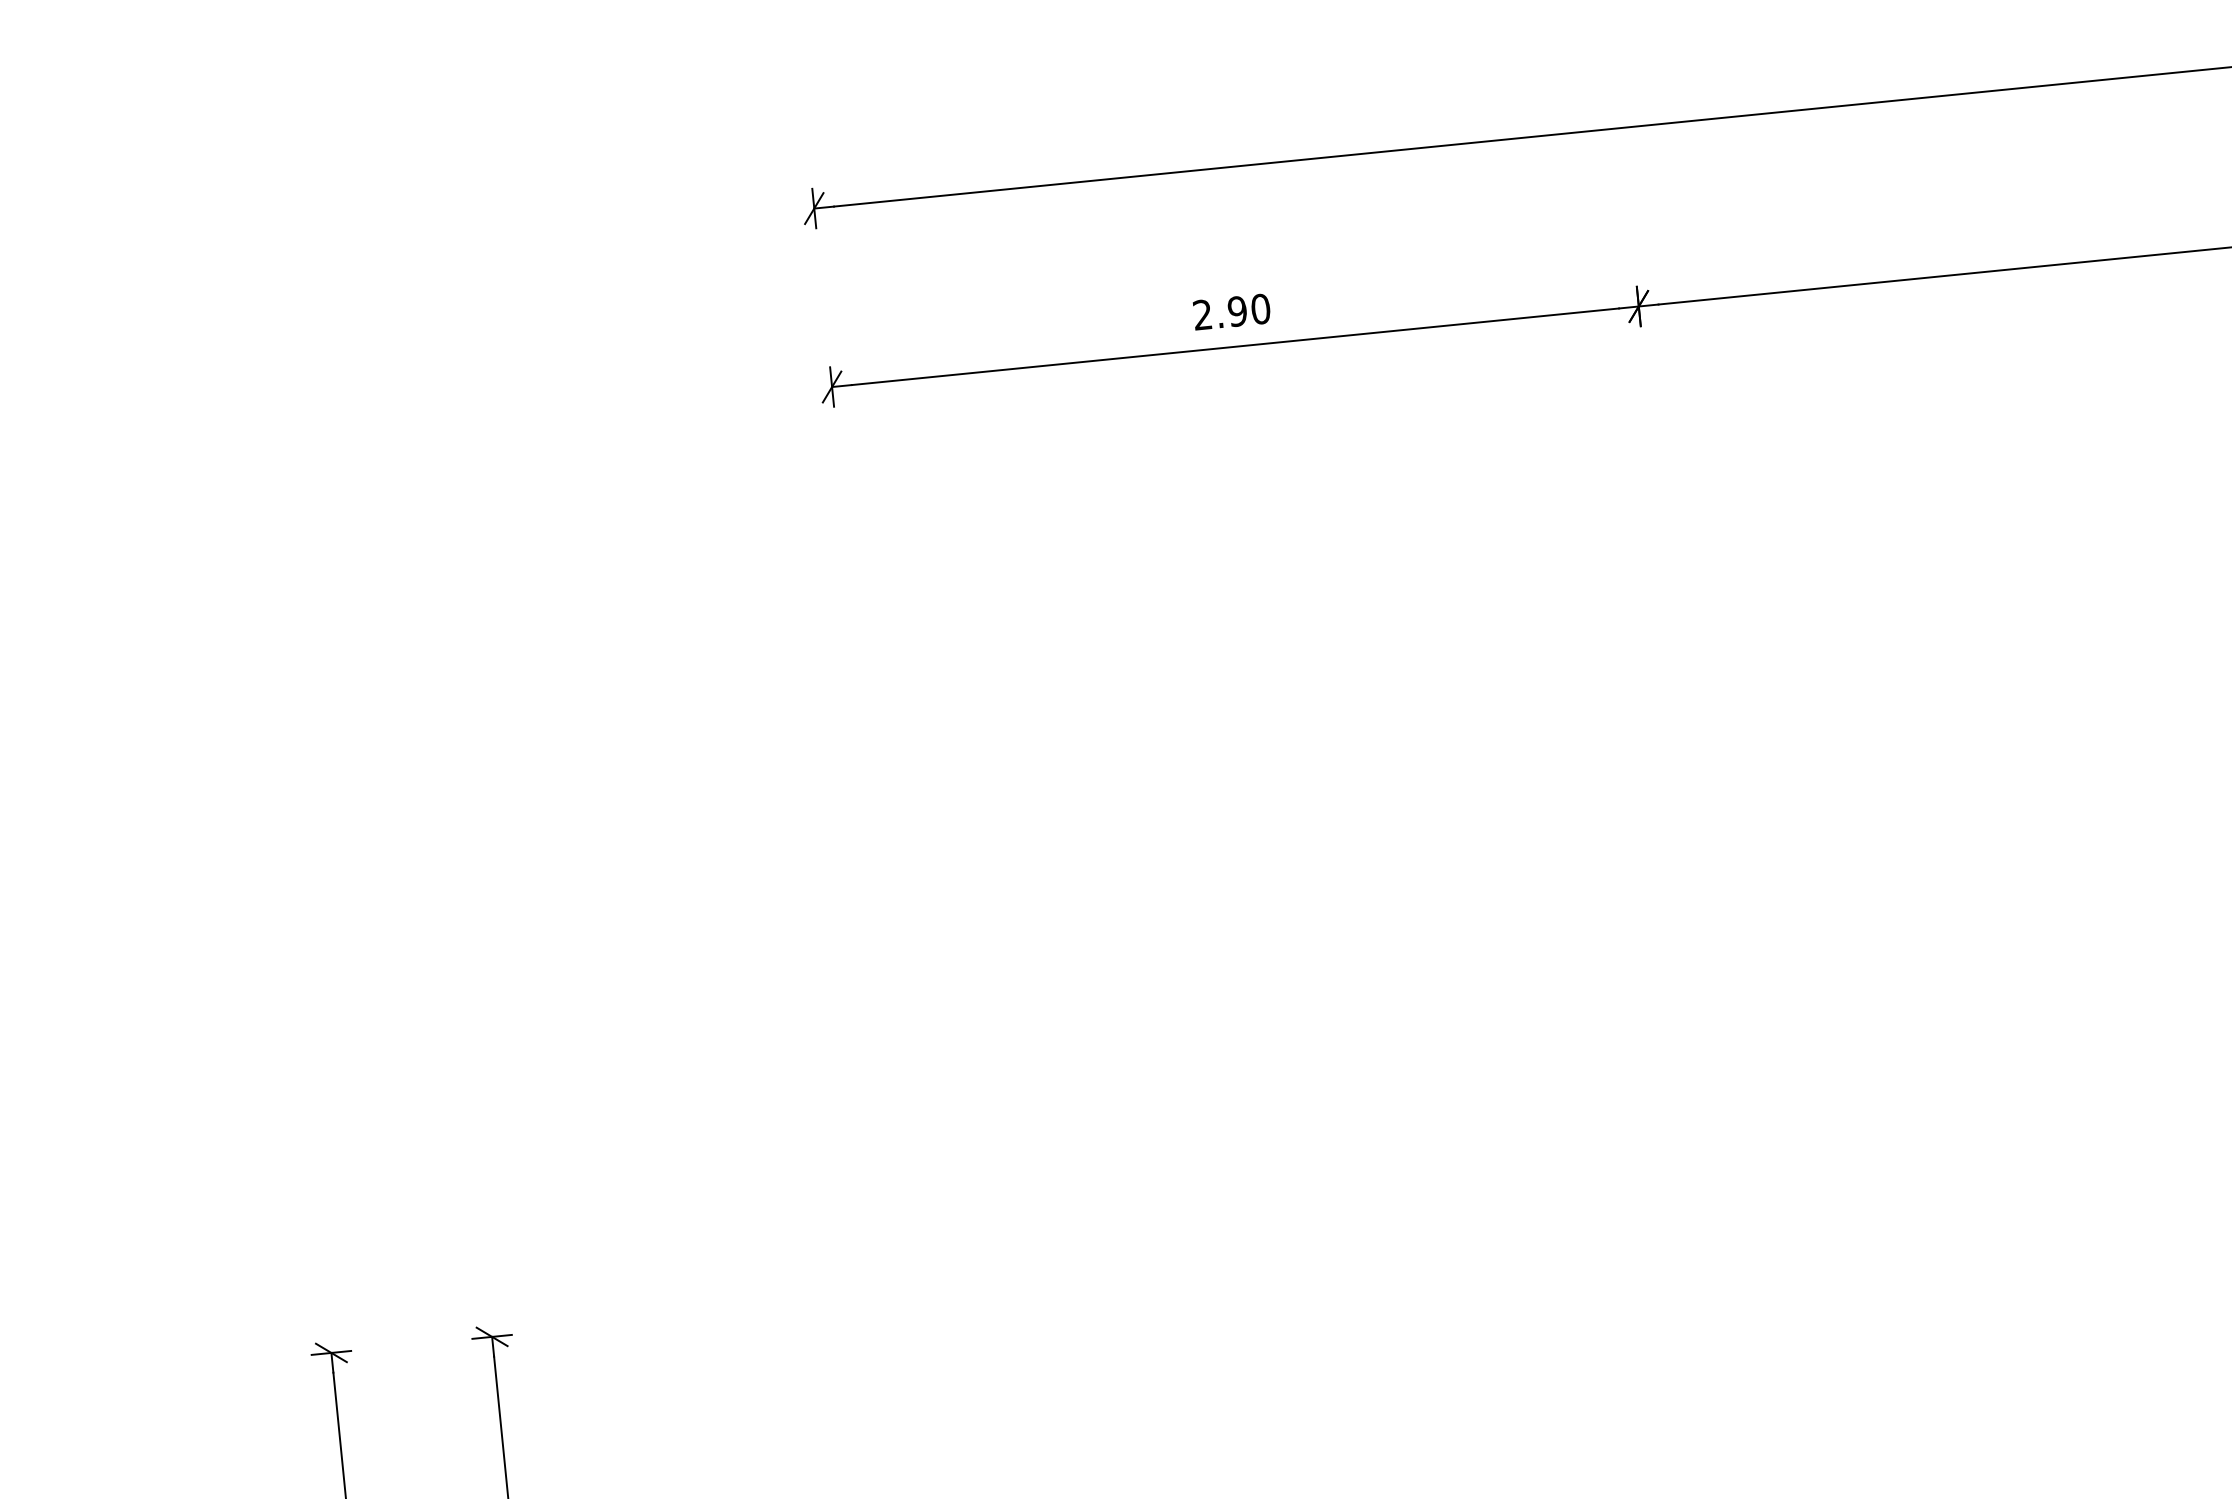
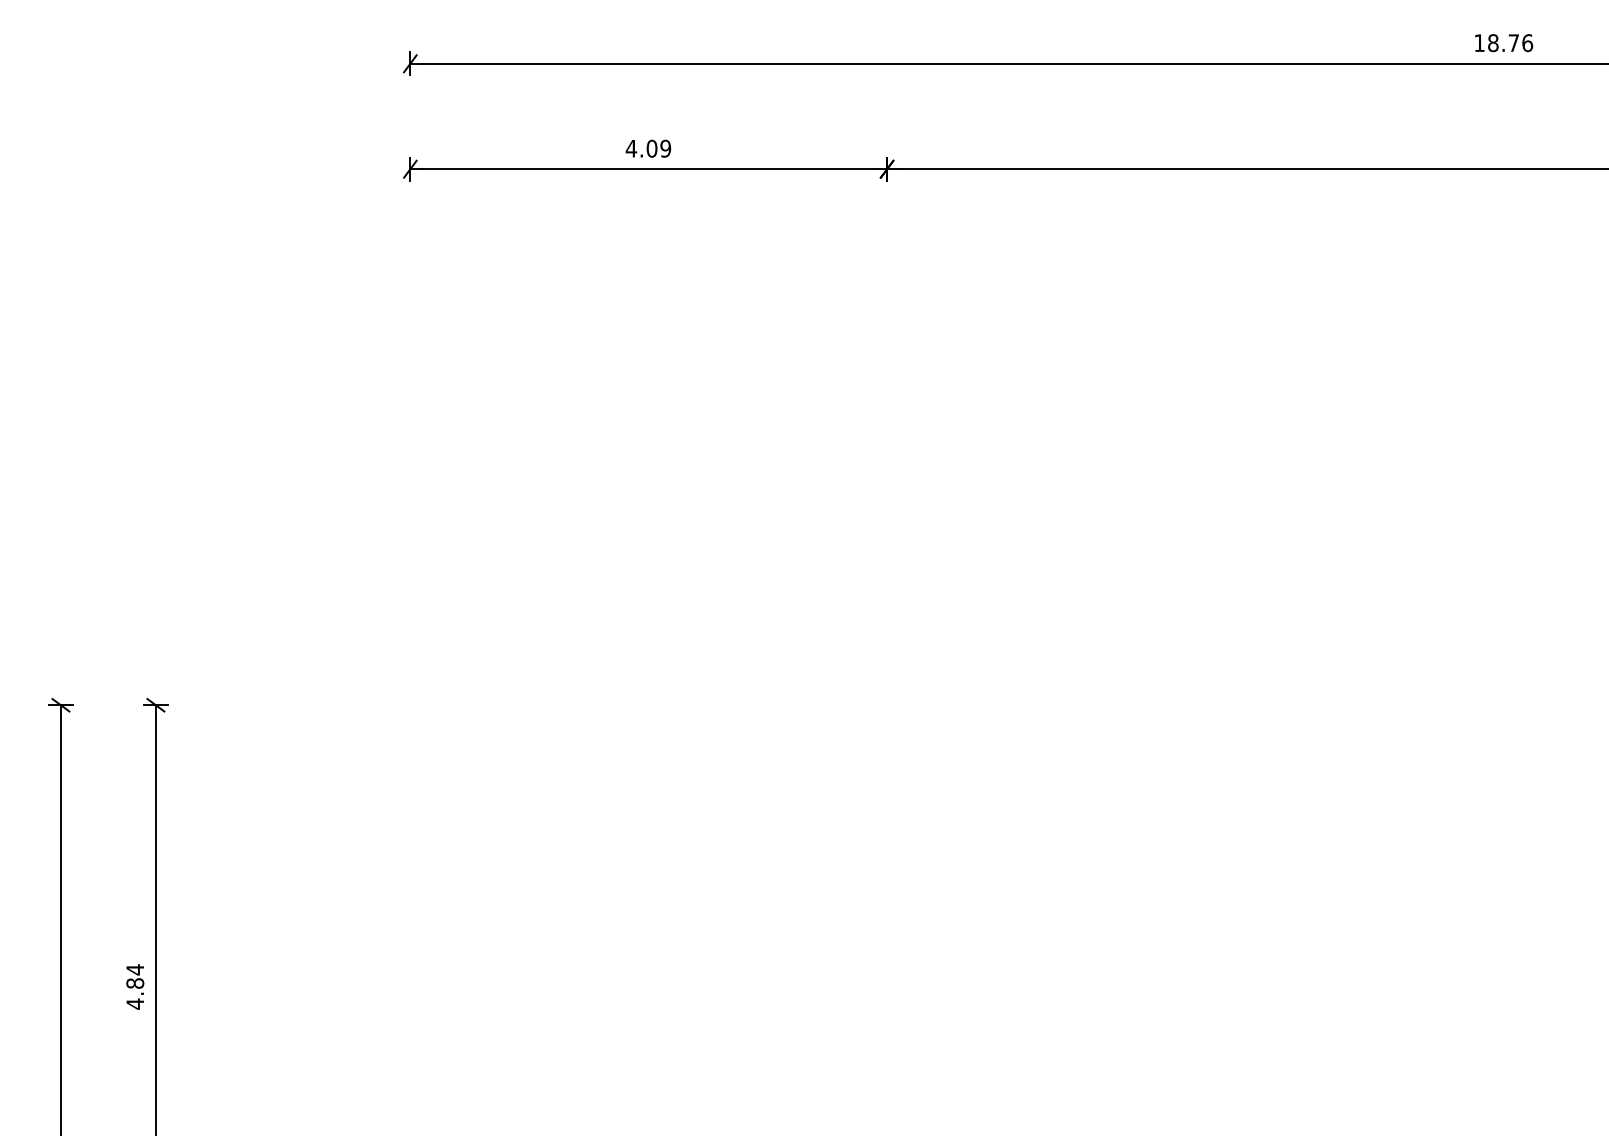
text: (1231, 311) -> (648, 148), 2.90 -> 4.09

